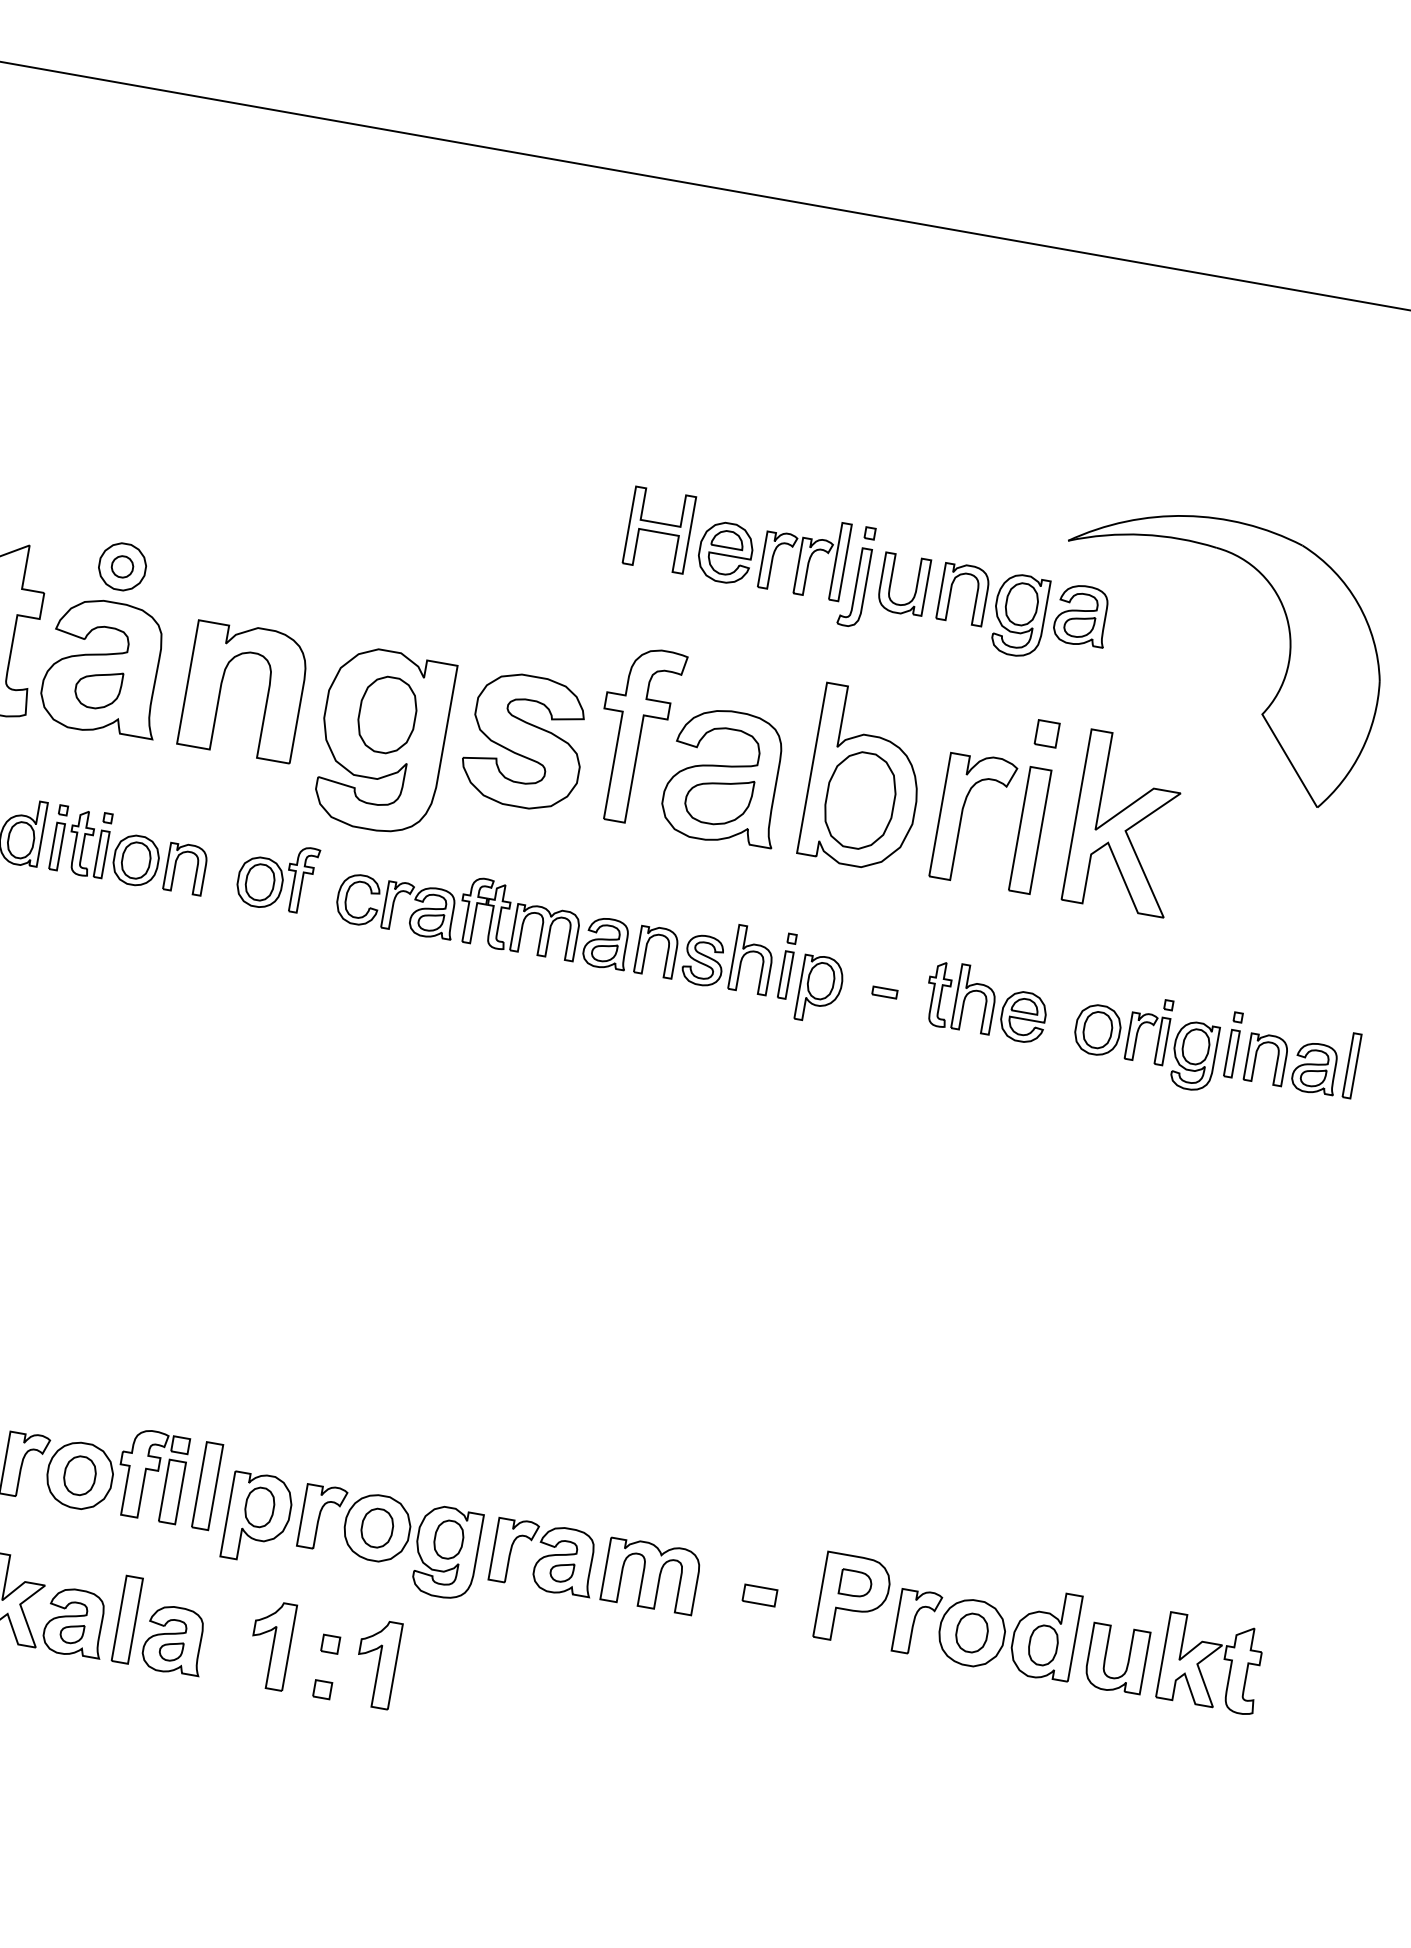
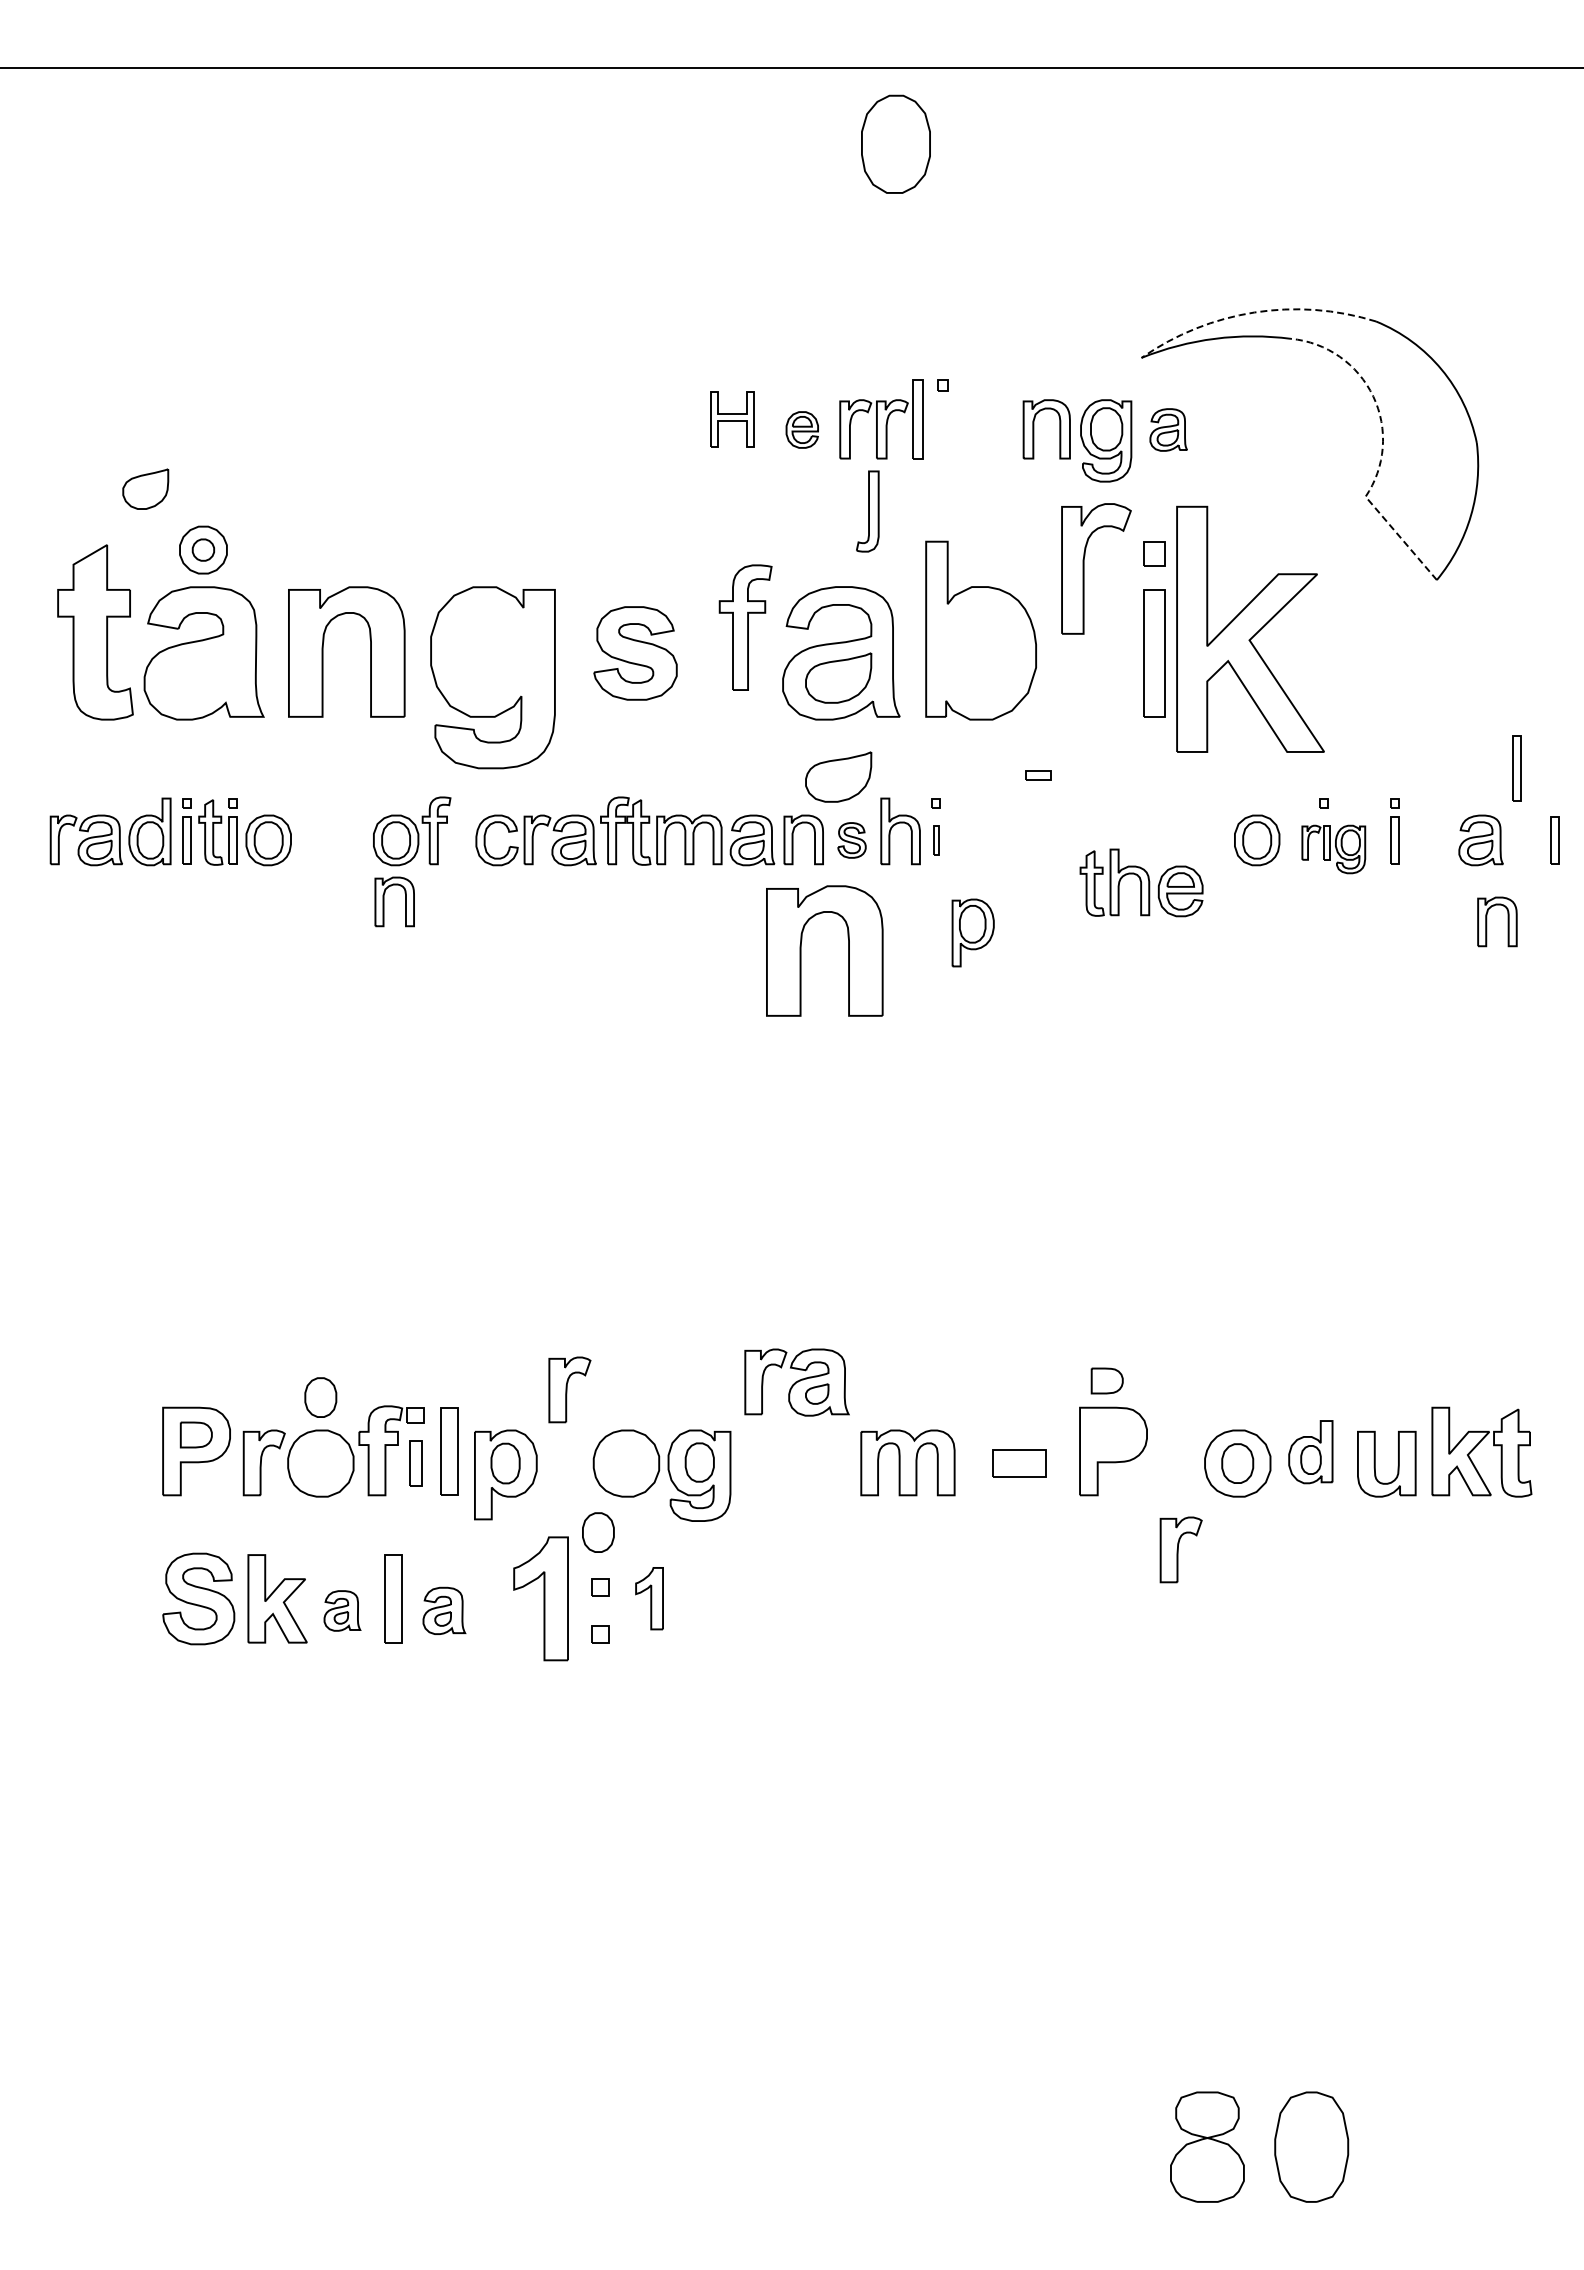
line: (1185, 516) -> (1254, 312), solid -> dashed
part: (658, 530) -> (731, 419), size x0.7
part: (726, 552) -> (802, 429), size x0.6
part: (891, 582) -> (972, 430), removed
part: (854, 586) -> (867, 511), moved
part: (1082, 615) -> (1168, 429), size x0.7
line: (1289, 663) -> (1383, 441), solid -> dashed
part: (98, 688) -> (145, 488), moved
part: (387, 715) -> (493, 651), removed
part: (636, 735) -> (745, 627), size x0.7
part: (525, 741) -> (635, 653), size x0.7
part: (859, 799) -> (895, 143), moved
part: (962, 816) -> (1084, 568), moved
part: (1127, 822) -> (1250, 628), size x1.4
part: (176, 866) -> (384, 901), moved
part: (701, 896) -> (838, 776), added
part: (703, 960) -> (851, 840), size x0.7
part: (784, 974) -> (935, 840), size x0.6
part: (819, 989) -> (972, 932), moved
part: (885, 992) -> (1038, 775), moved
part: (986, 1001) -> (1141, 882), moved
part: (1170, 1052) -> (1333, 849), size x0.7
part: (1256, 1057) -> (1487, 921), moved
part: (635, 1059) -> (801, 950), added
part: (1351, 1065) -> (1516, 768), moved
part: (1387, 1081) -> (1554, 840), added
part: (79, 1475) -> (320, 1397), moved
part: (172, 1491) -> (415, 1463), size x0.7
part: (322, 1517) -> (569, 1389), moved
part: (377, 1528) -> (598, 1532), moved
part: (543, 1557) -> (796, 1382), moved
part: (855, 1583) -> (1106, 1380), moved
part: (759, 1595) -> (1019, 1463), size x1.6
part: (75, 1622) -> (342, 1610), size x0.6
part: (916, 1622) -> (1180, 1549), moved
part: (1044, 1633) -> (1310, 1451), size x0.7
part: (175, 1639) -> (444, 1610), size x0.7
part: (270, 1644) -> (540, 1598), size x1.4
part: (376, 1663) -> (649, 1598), size x0.7

